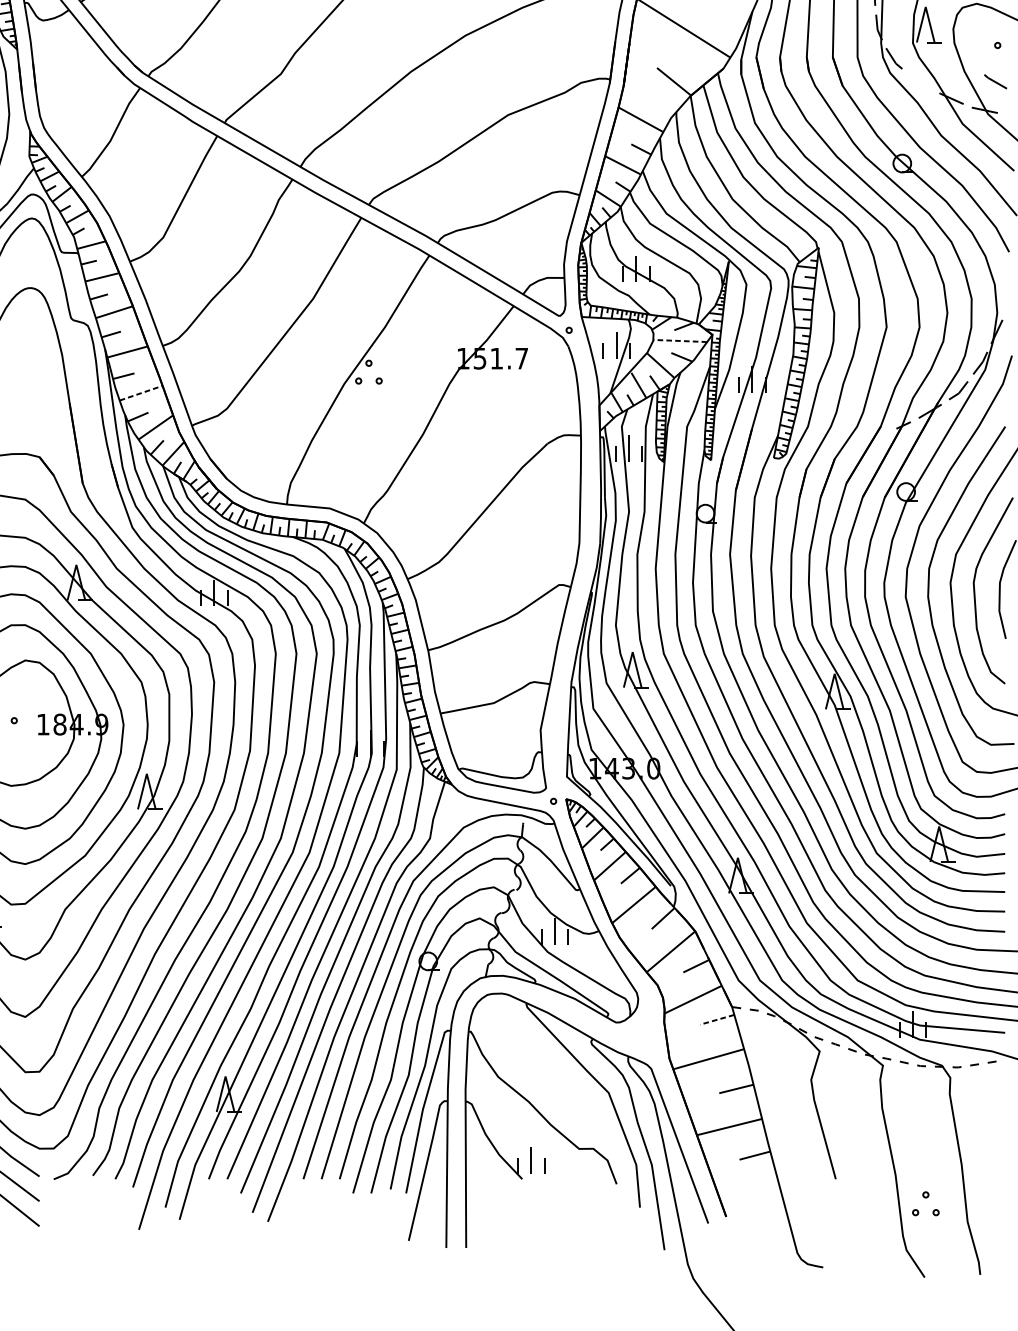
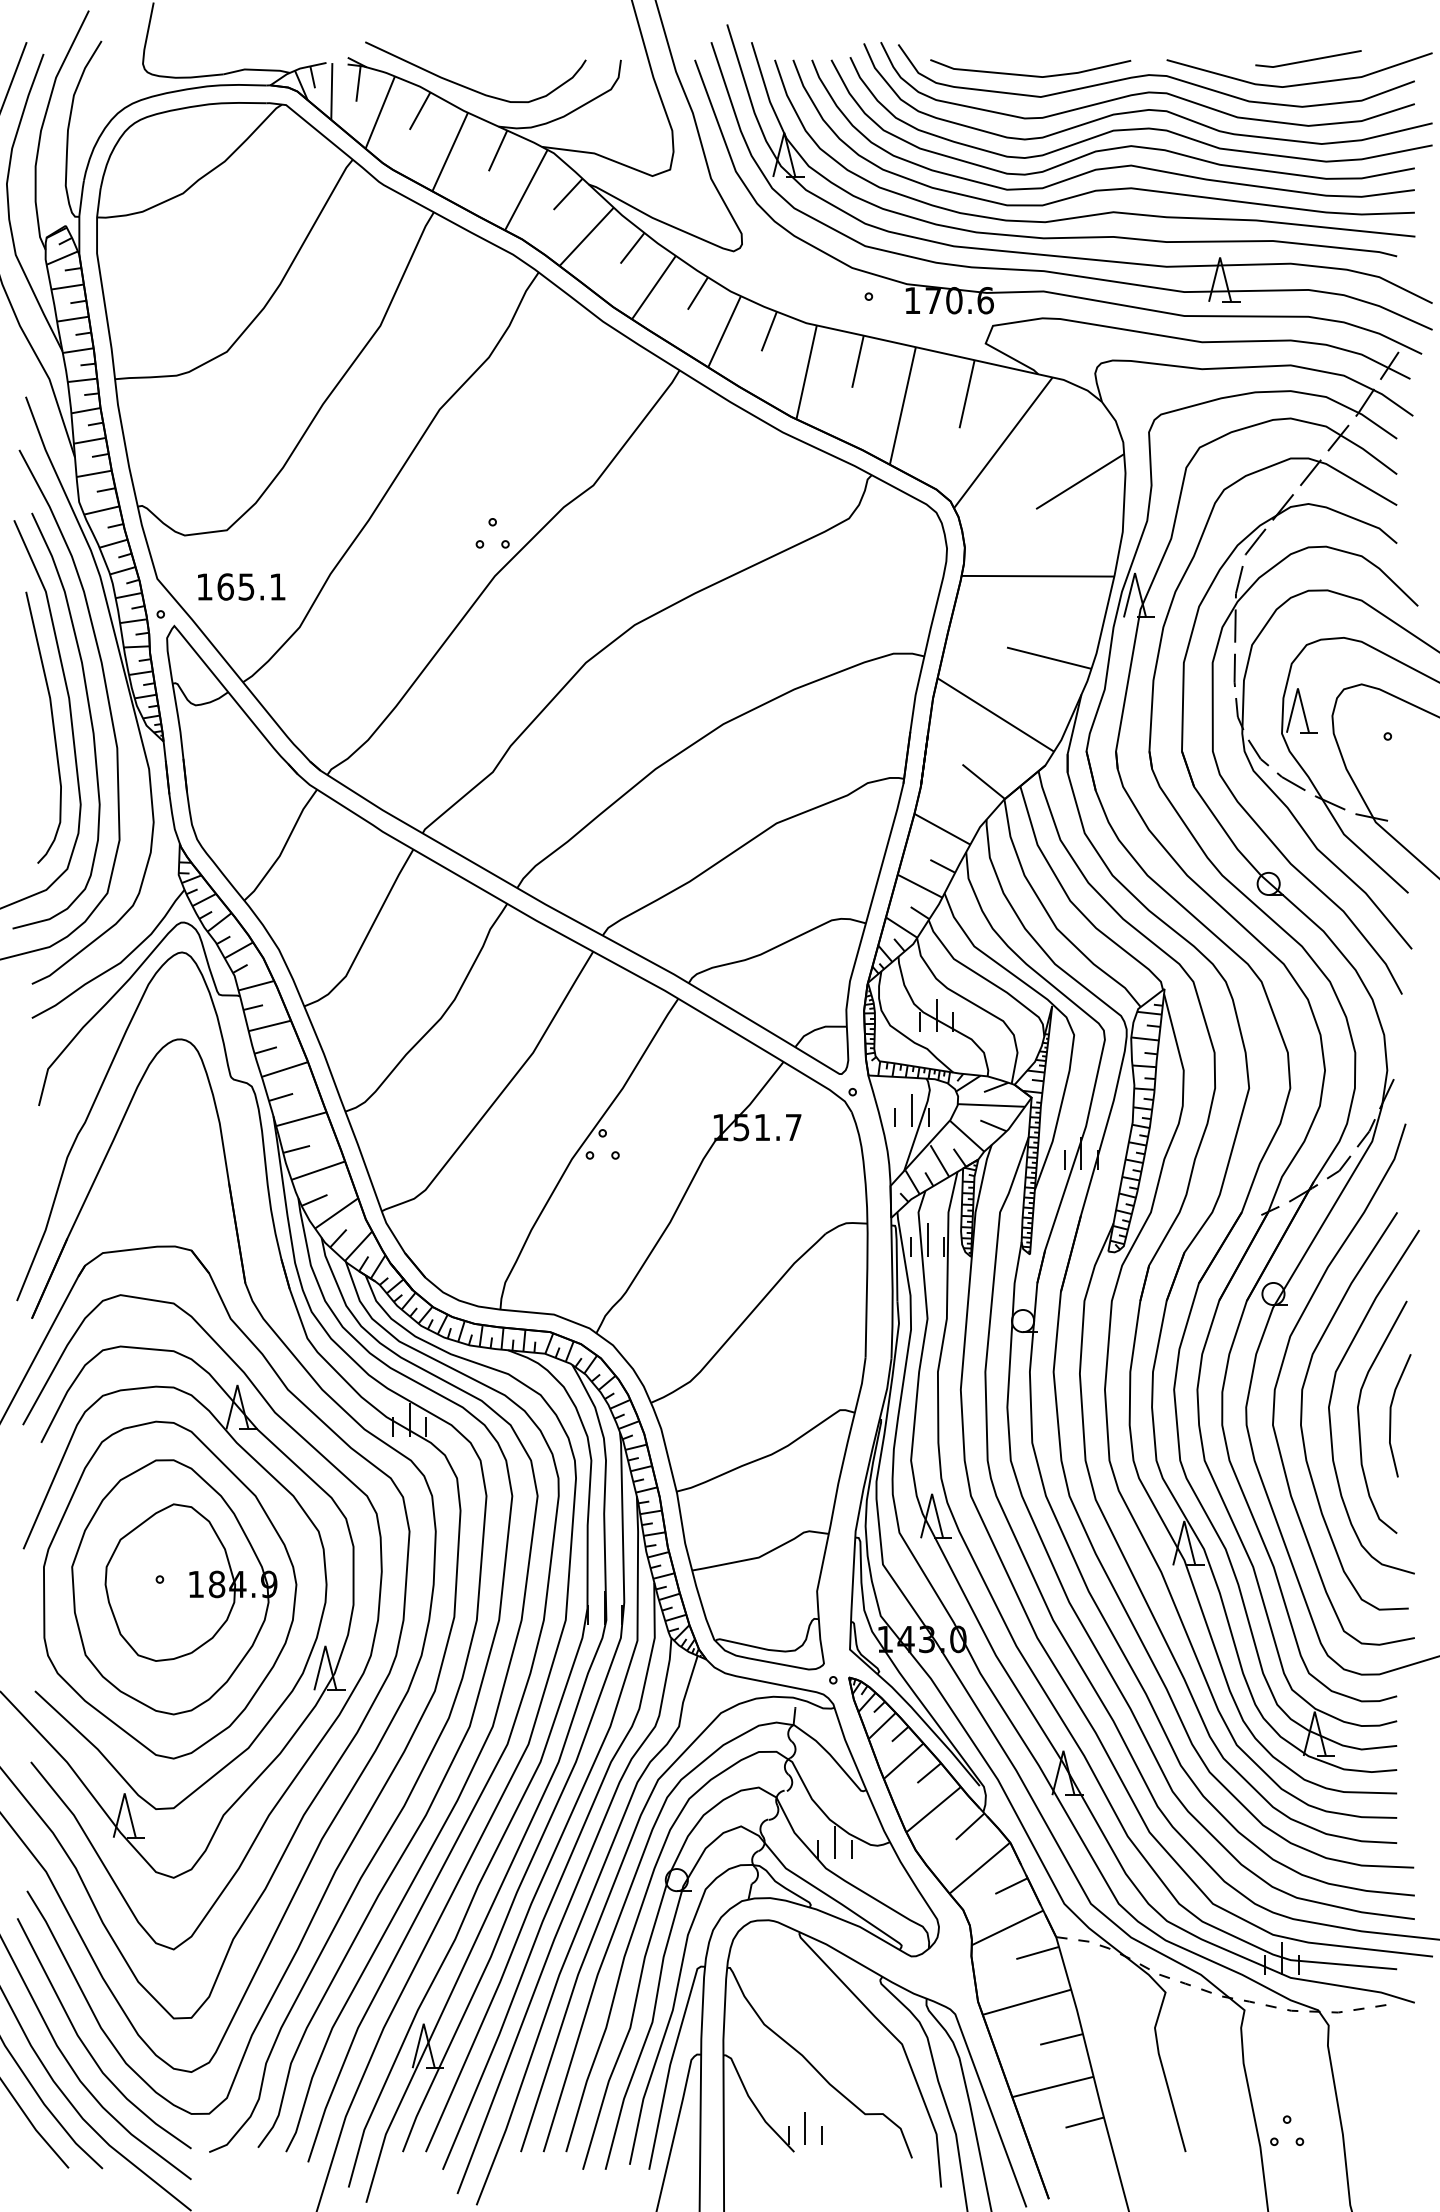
line: (995, 81) -> (1290, 781), moved
line: (680, 341) -> (991, 1105), dashed -> solid
line: (141, 393) -> (318, 1170), dashed -> solid
line: (717, 1020) -> (1037, 1953), dashed -> solid
part: (926, 1197) -> (1287, 2123), moved

